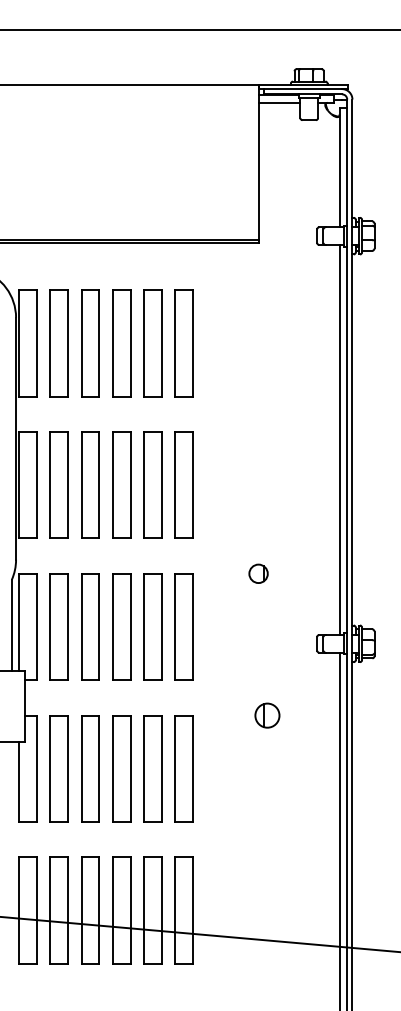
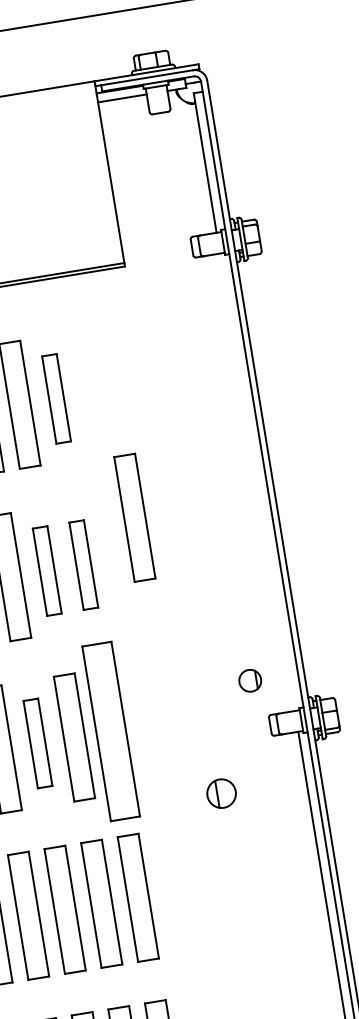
part: (183, 343) -> (55, 399), size x0.7
line: (339, 439) -> (257, 481), removed
part: (232, 452) -> (134, 517), added
part: (152, 484) -> (46, 570), size x0.7
part: (183, 484) -> (82, 564), size x0.7
part: (258, 573) -> (250, 680), moved
part: (121, 626) -> (37, 742), size x0.7
part: (183, 626) -> (110, 731), size x1.4
part: (267, 715) -> (221, 793), moved

